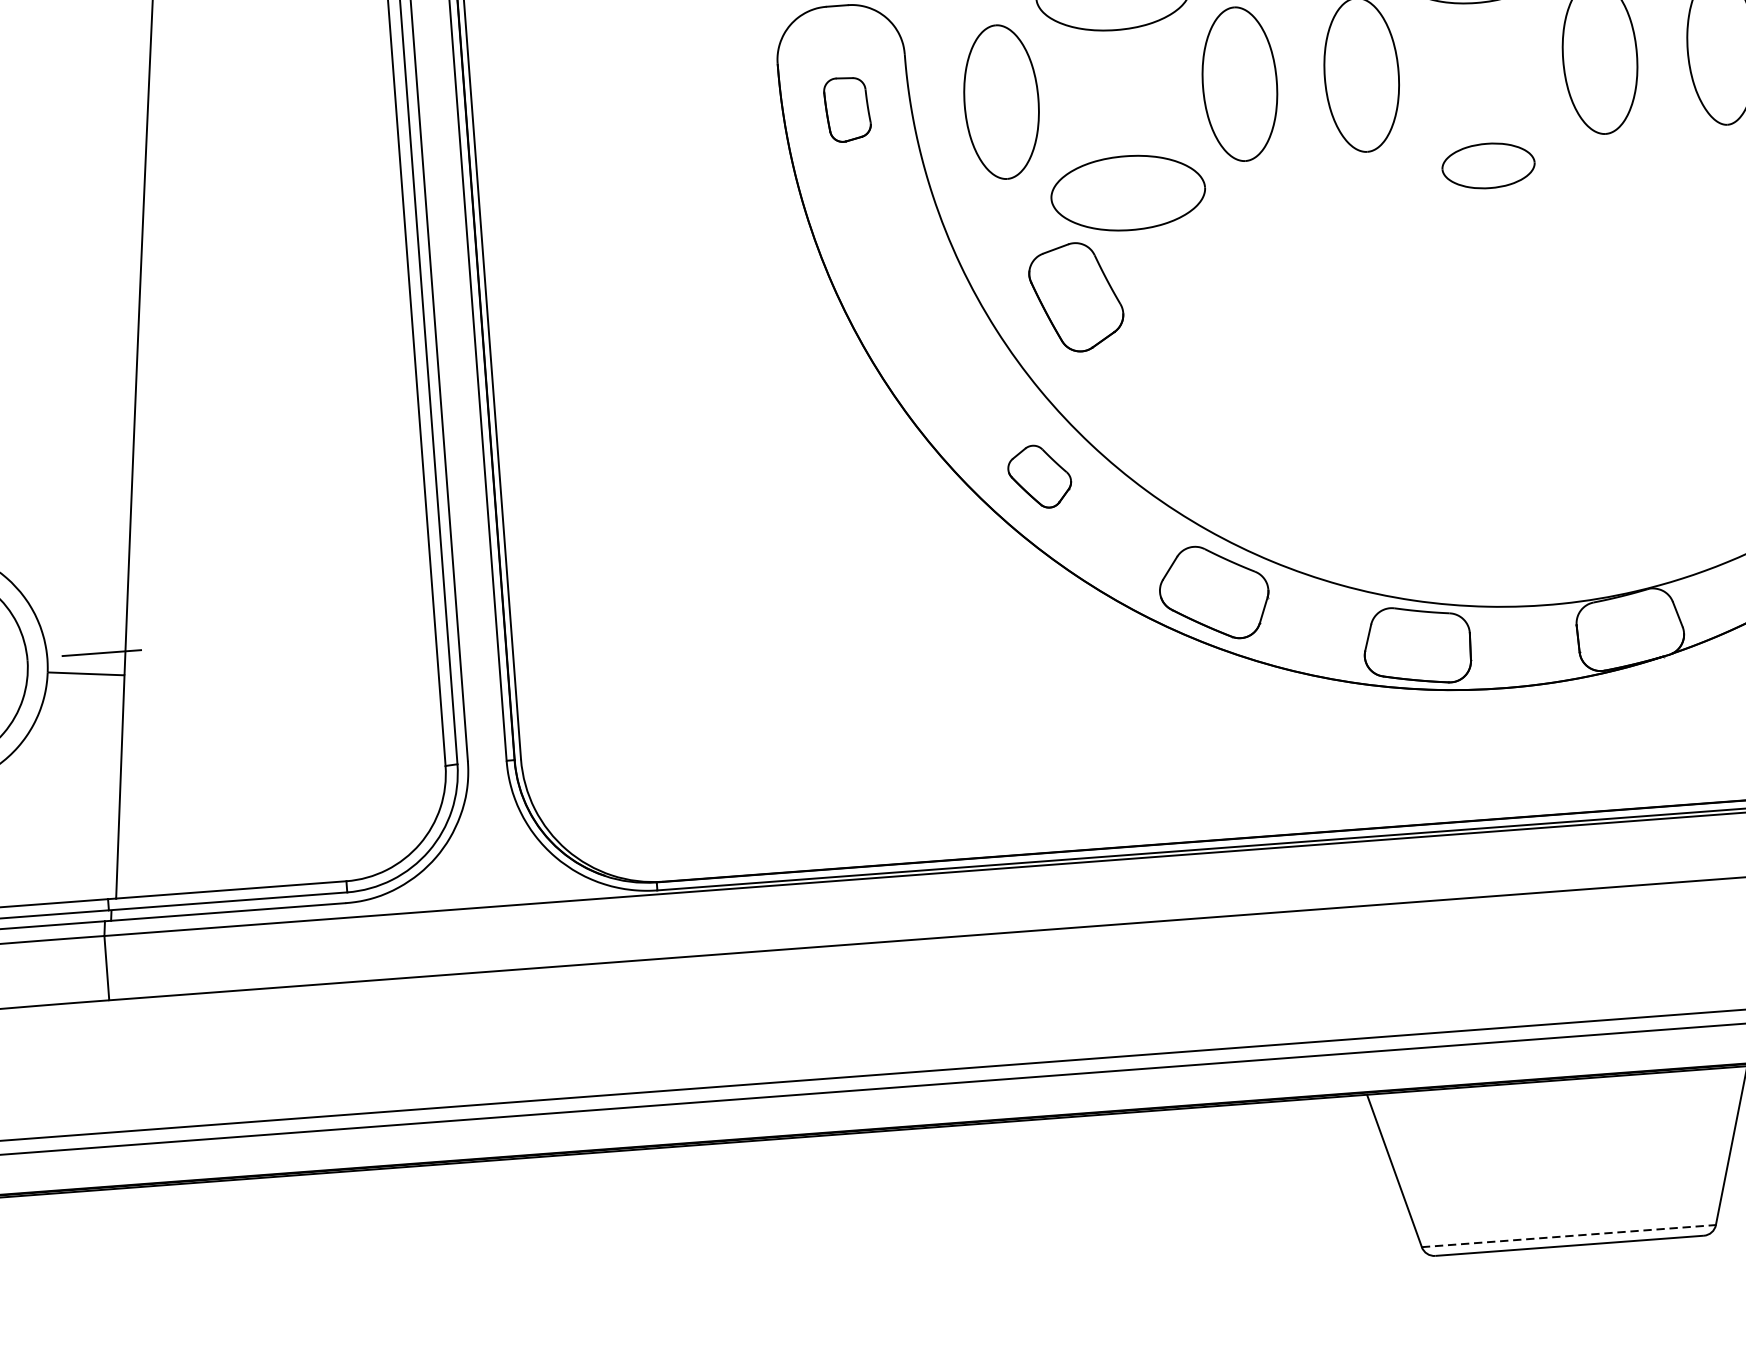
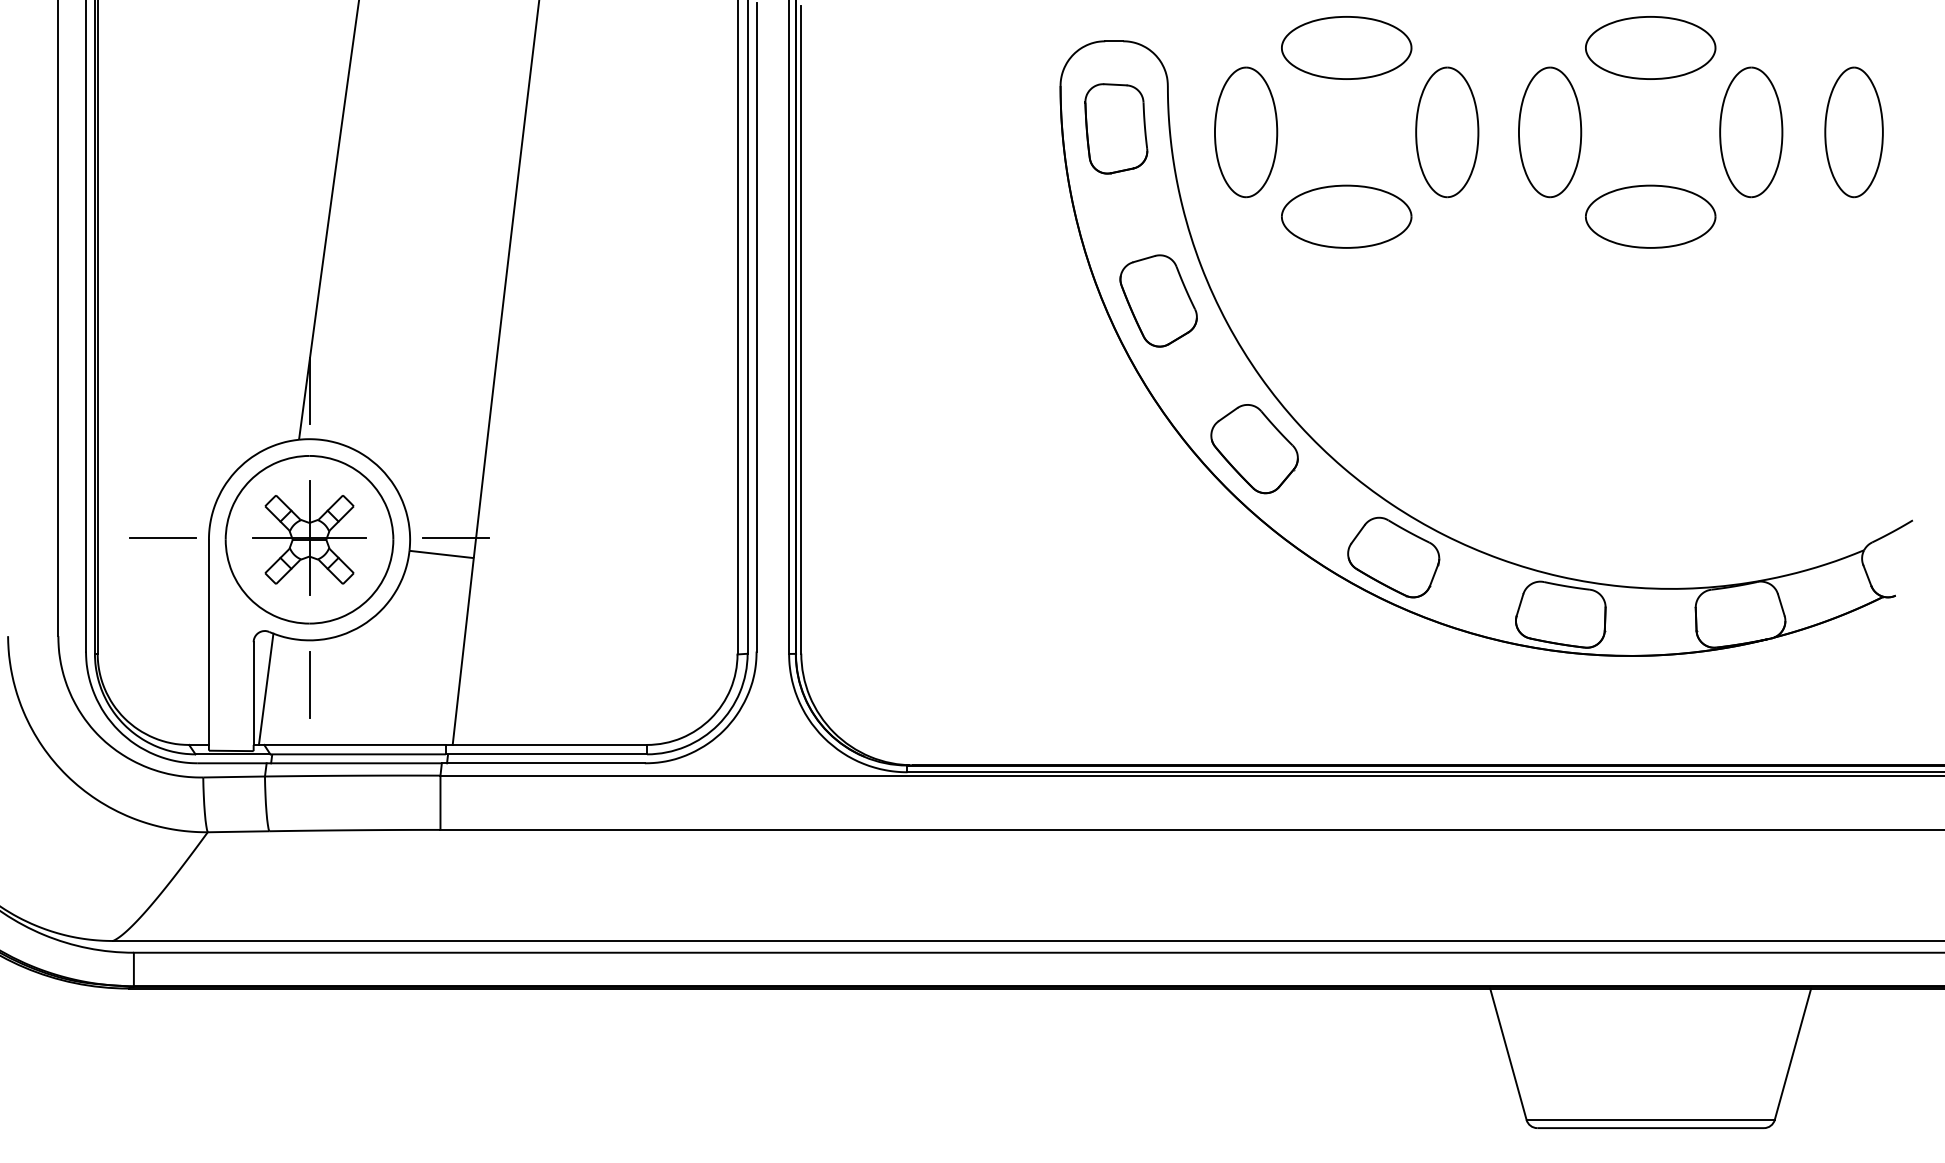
part: (847, 109) -> (1116, 128), size x1.67
part: (1488, 165) -> (1650, 216), size x1.67
part: (1076, 296) -> (1158, 300), moved
part: (1039, 477) -> (1254, 449), size x1.67
line: (1569, 1235) -> (1651, 1119), dashed -> solid

